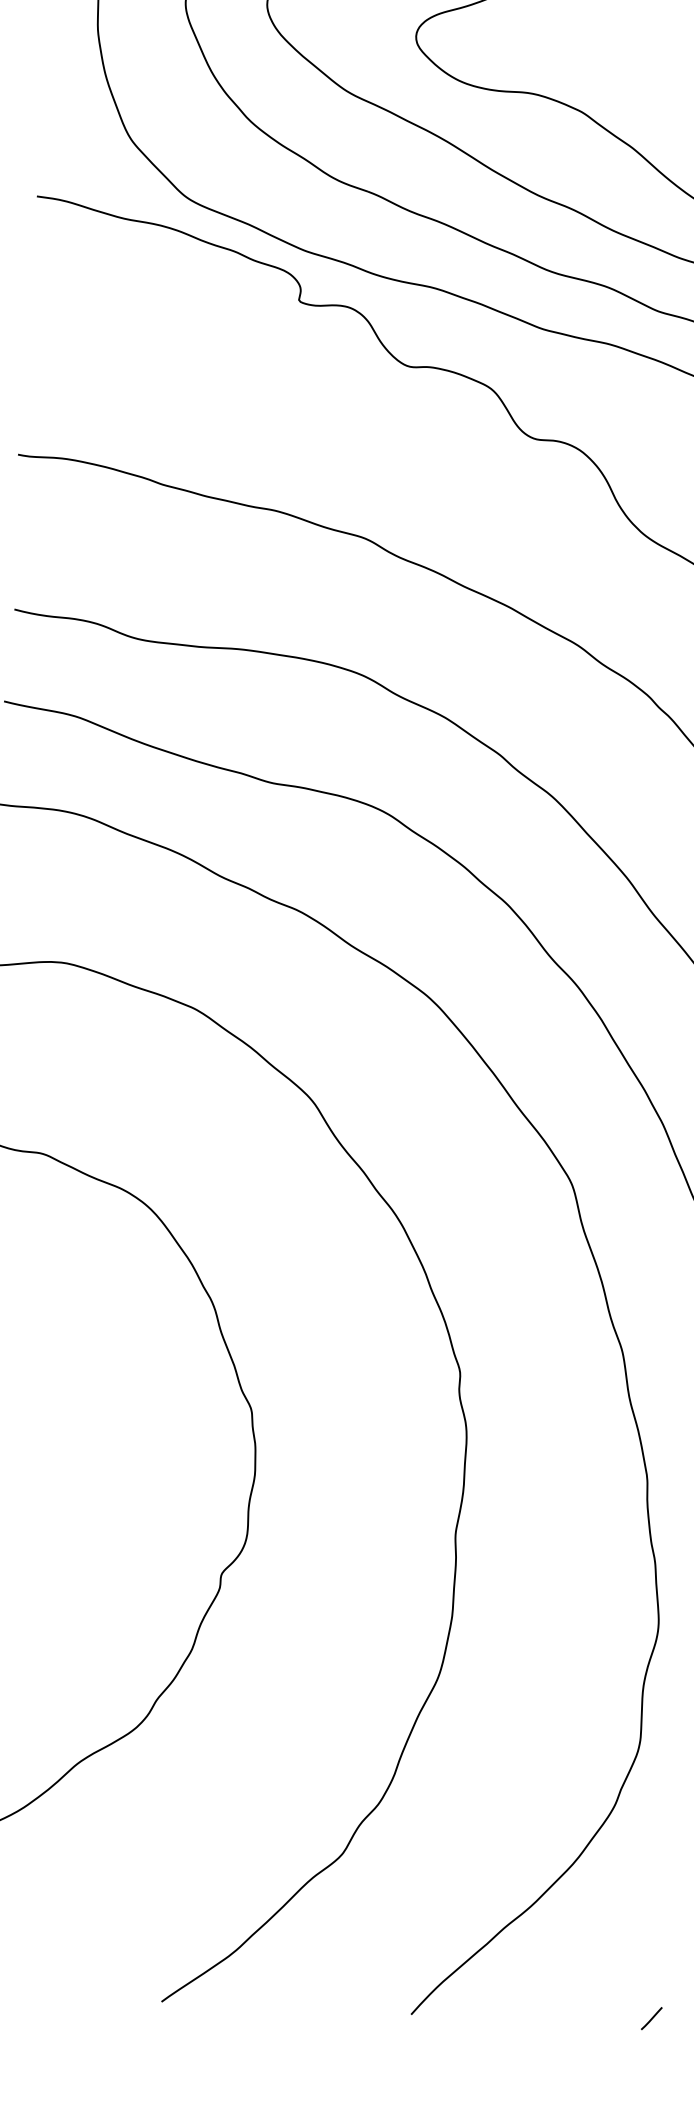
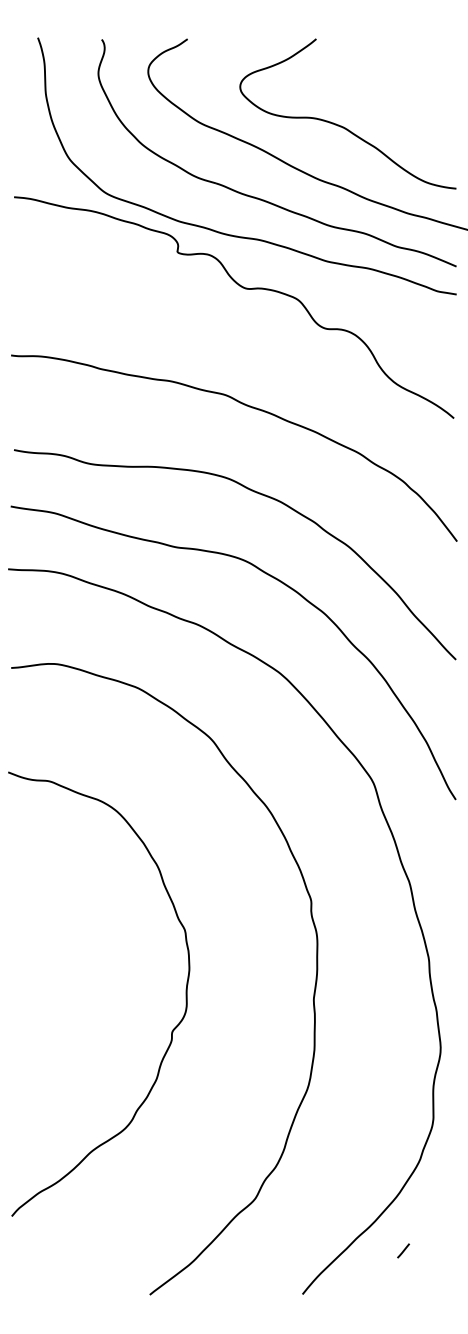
line: (651, 2017) -> (403, 1250), moved

